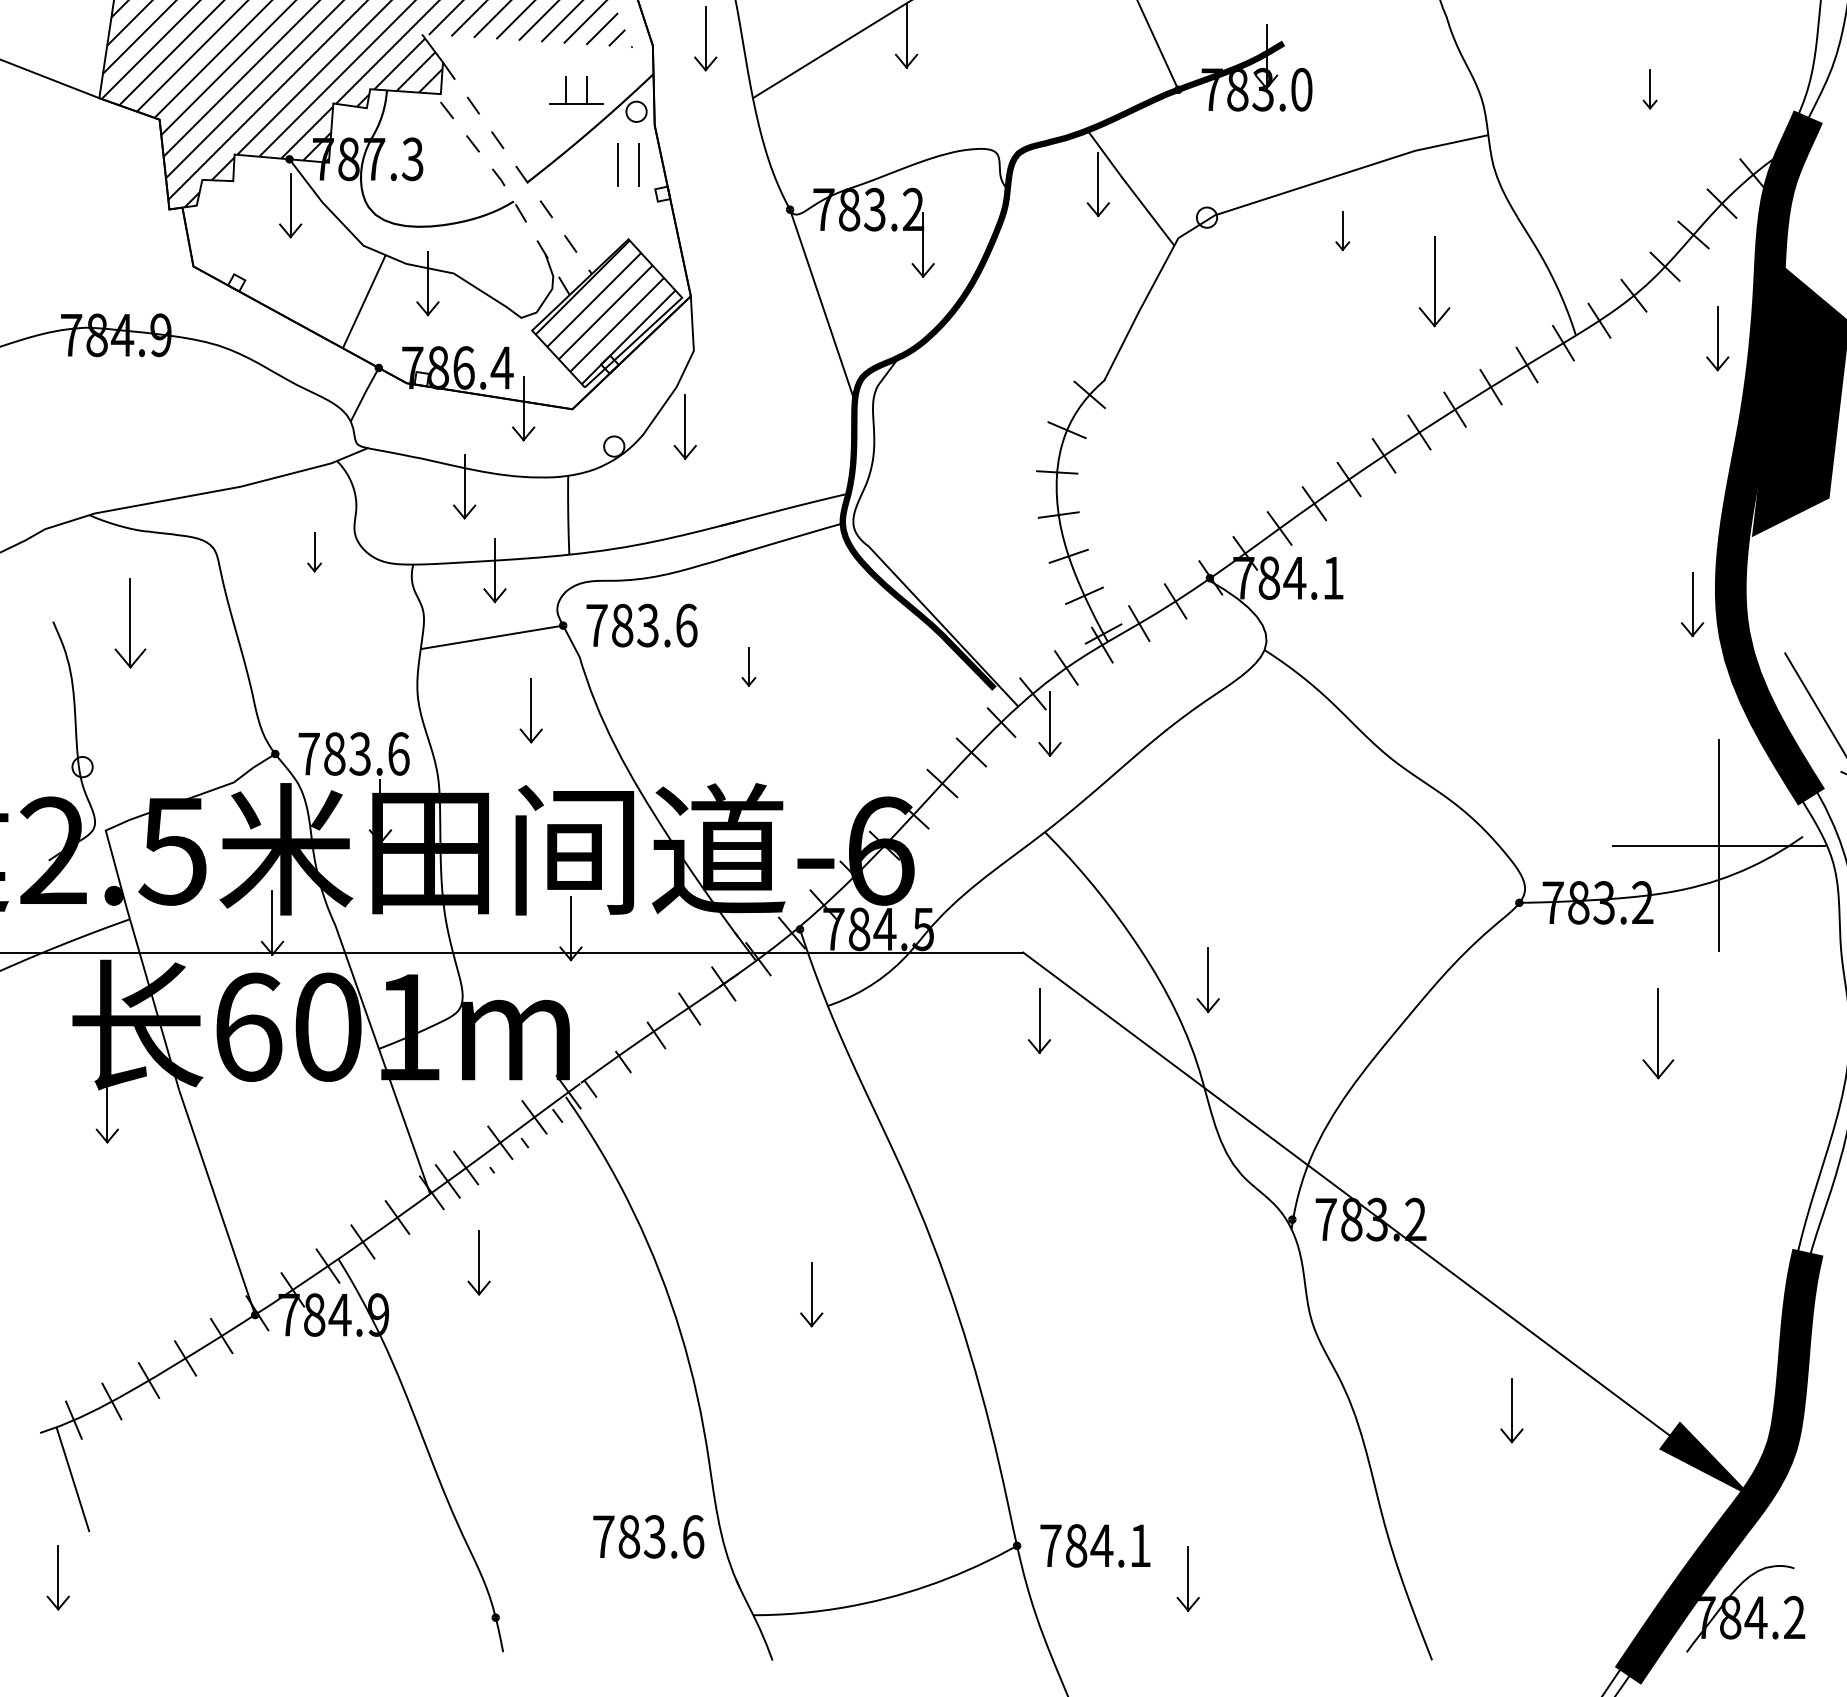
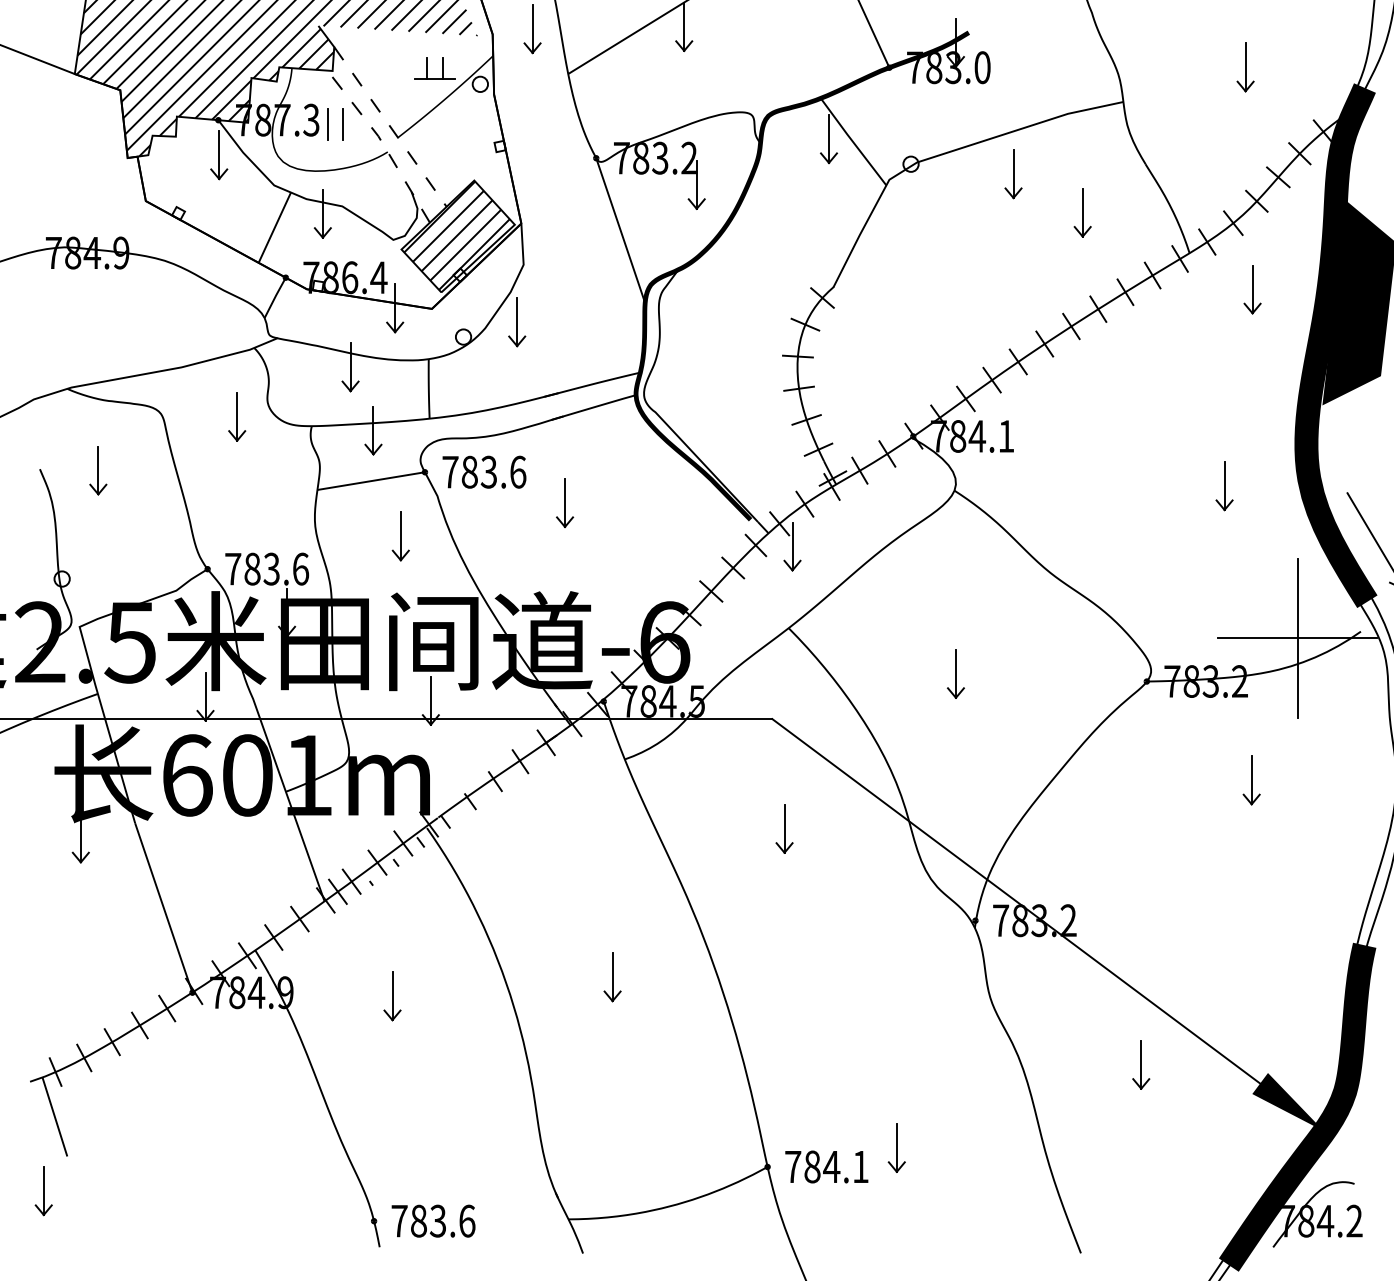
part: (1650, 89) -> (1245, 67), size x1.67
part: (619, 165) -> (328, 124), moved
part: (1342, 231) -> (1013, 174), size x1.67
part: (1434, 281) -> (1082, 212), size x0.71
part: (1717, 338) -> (1252, 289), moved
part: (314, 551) -> (237, 416), size x1.67
part: (1692, 604) -> (1224, 486), moved
part: (130, 623) -> (98, 470), size x0.71
part: (749, 667) -> (565, 503), size x1.67
part: (1207, 979) -> (955, 673), moved
part: (1039, 1020) -> (784, 828), moved
part: (1657, 1033) -> (1251, 780), size x0.71
part: (479, 1263) -> (392, 996), moved
text: (648, 1535) -> (433, 1220), moved
part: (1187, 1578) -> (896, 1147), moved

